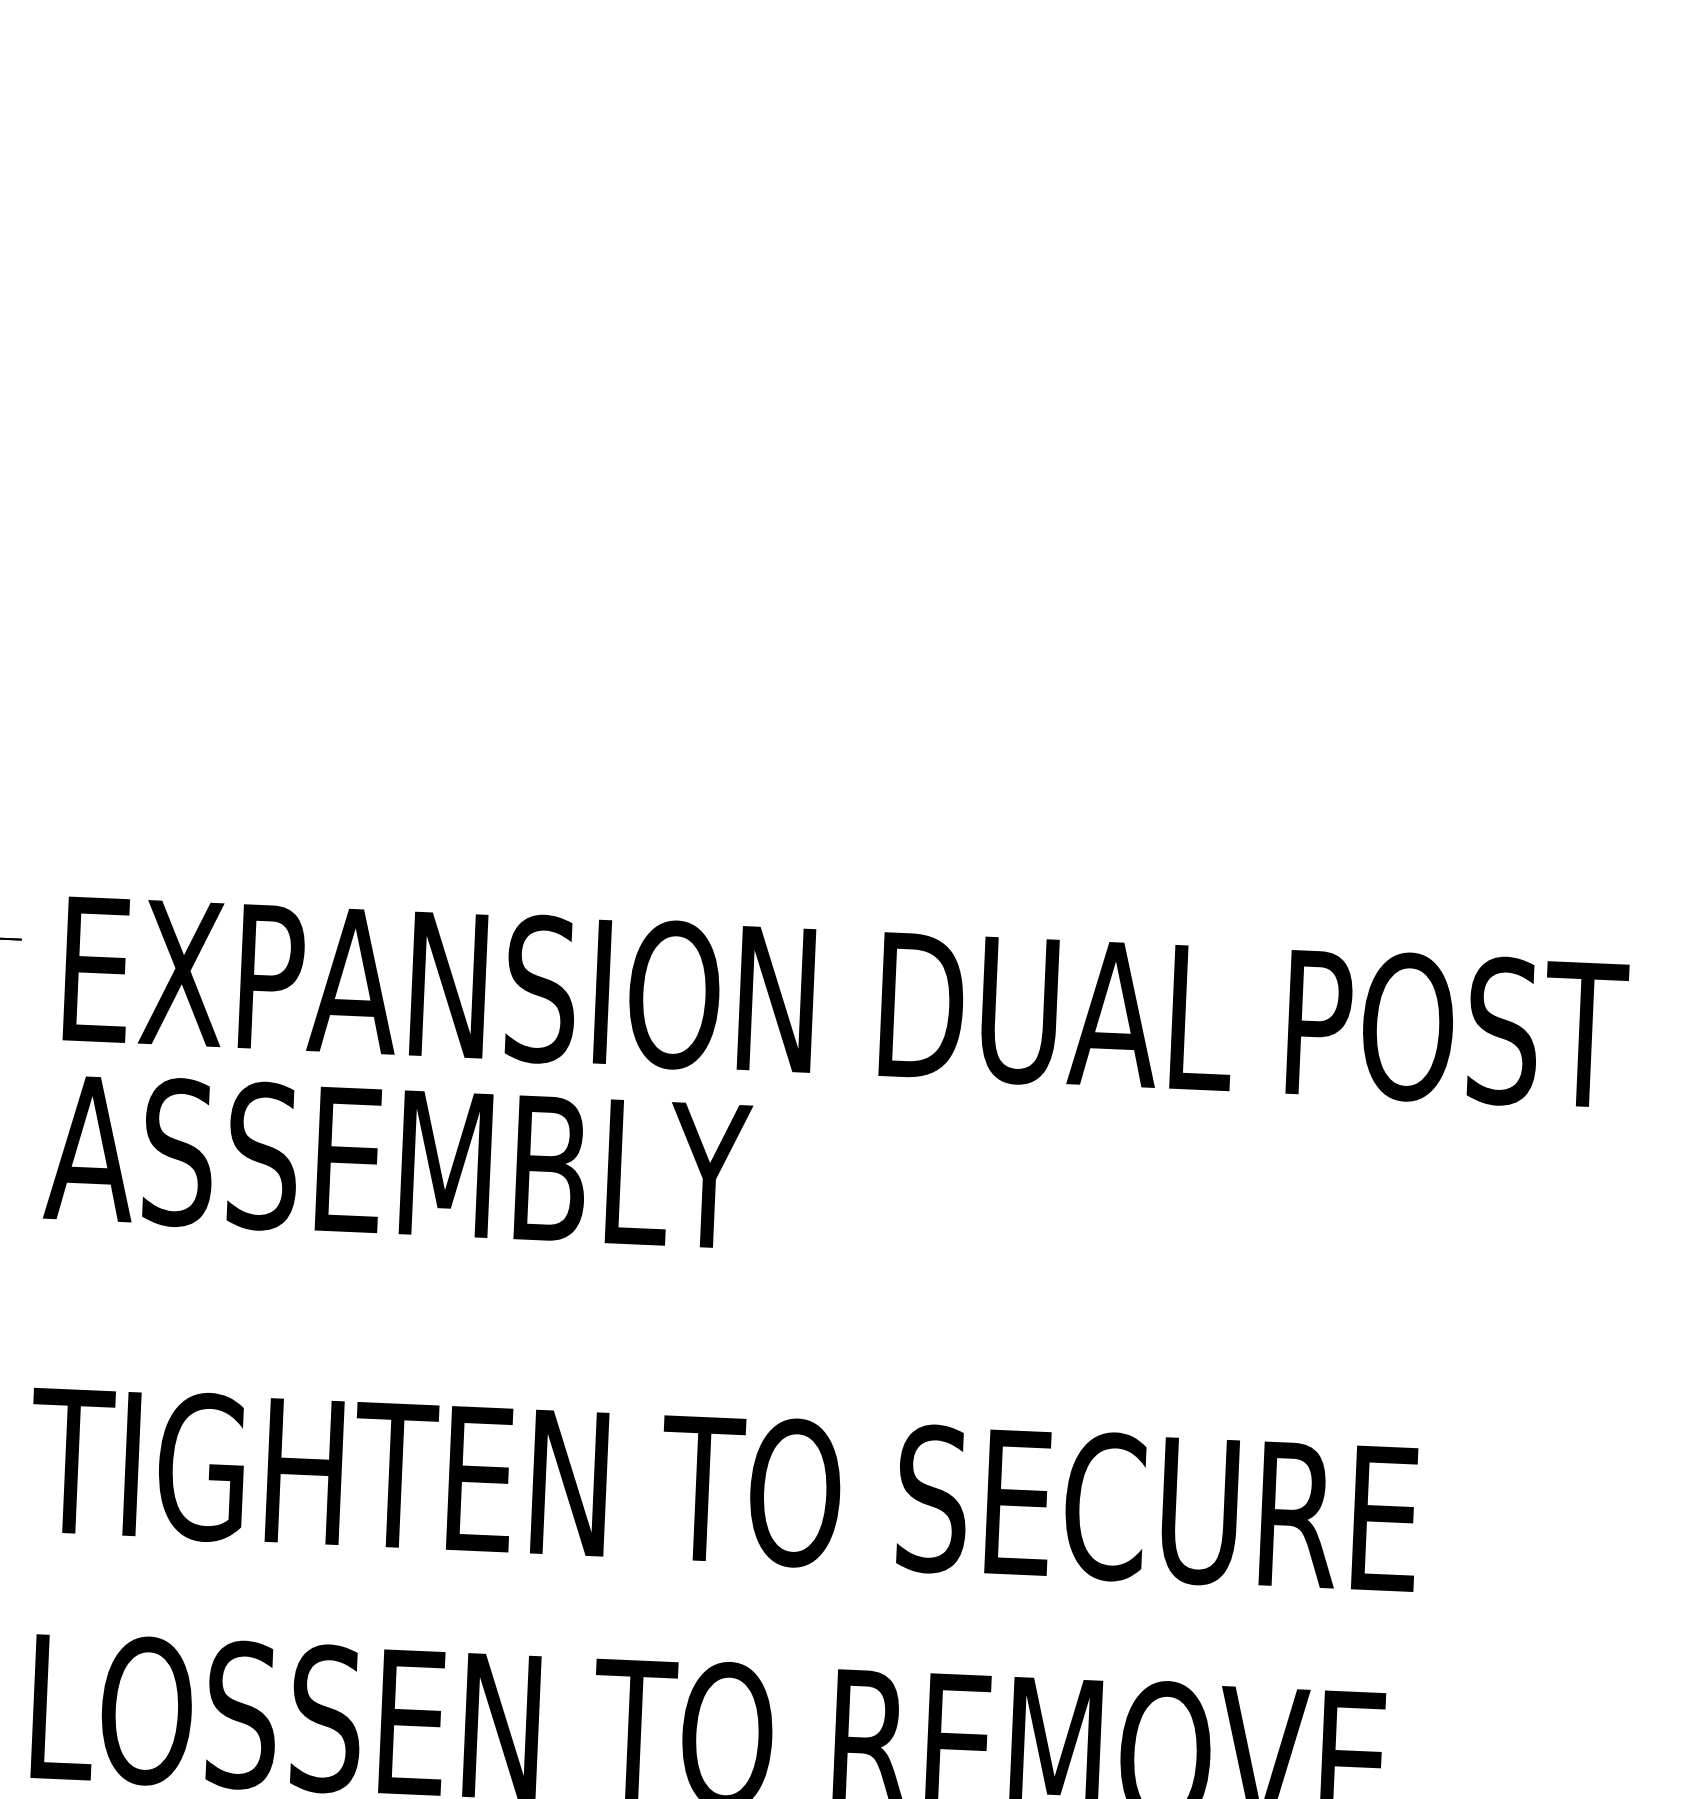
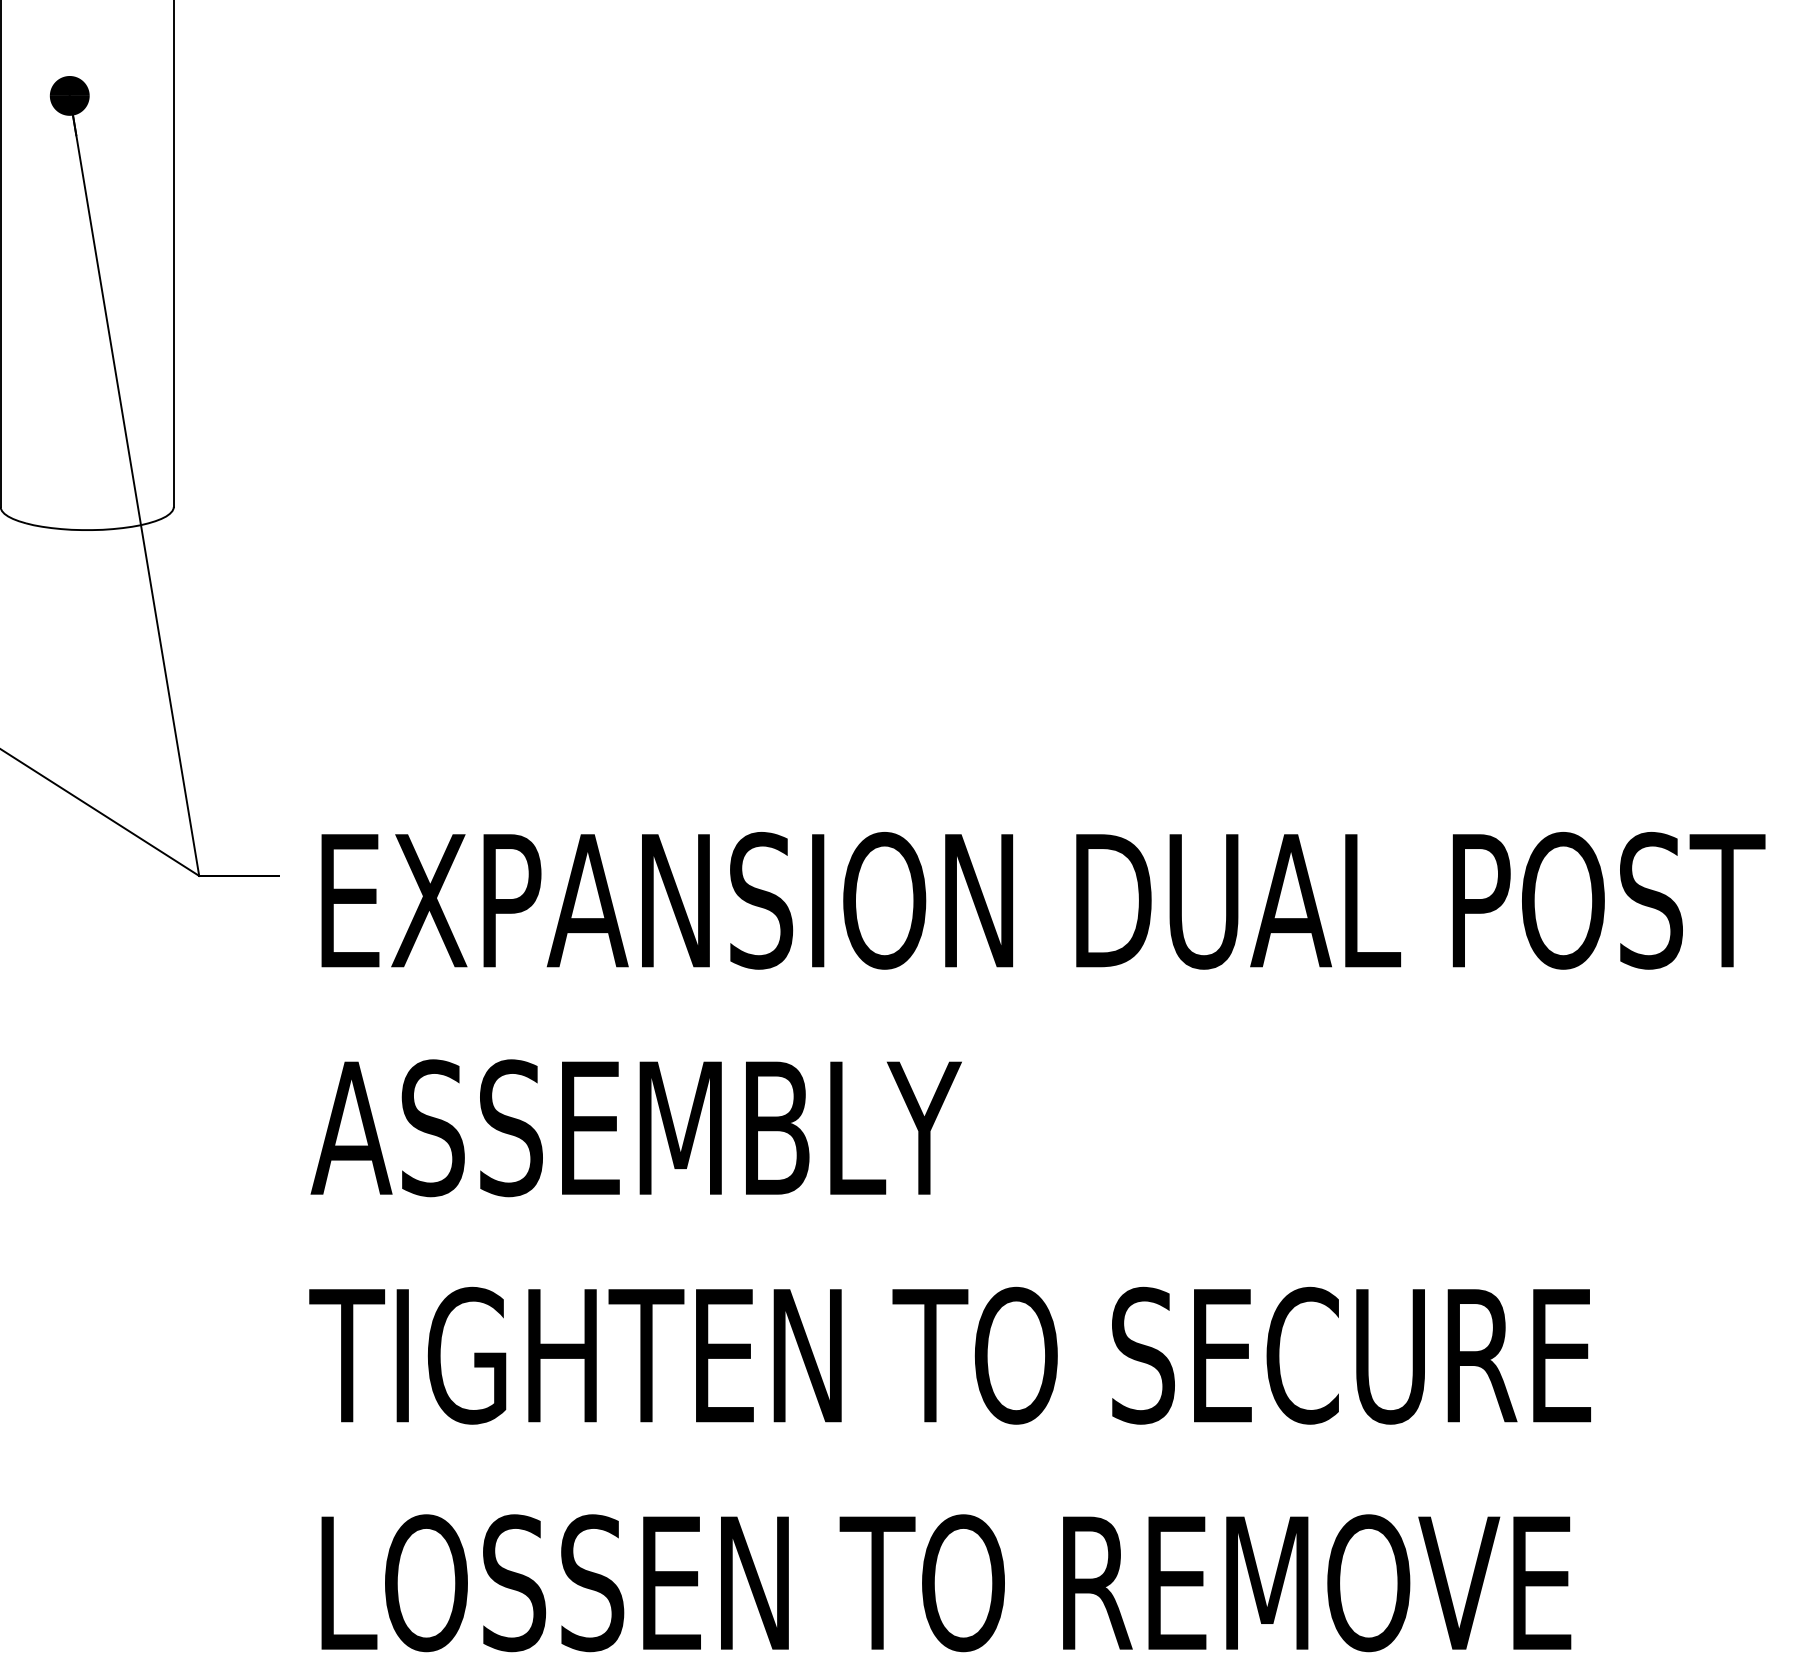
text: (397, 1162) -> (635, 1128), moved

